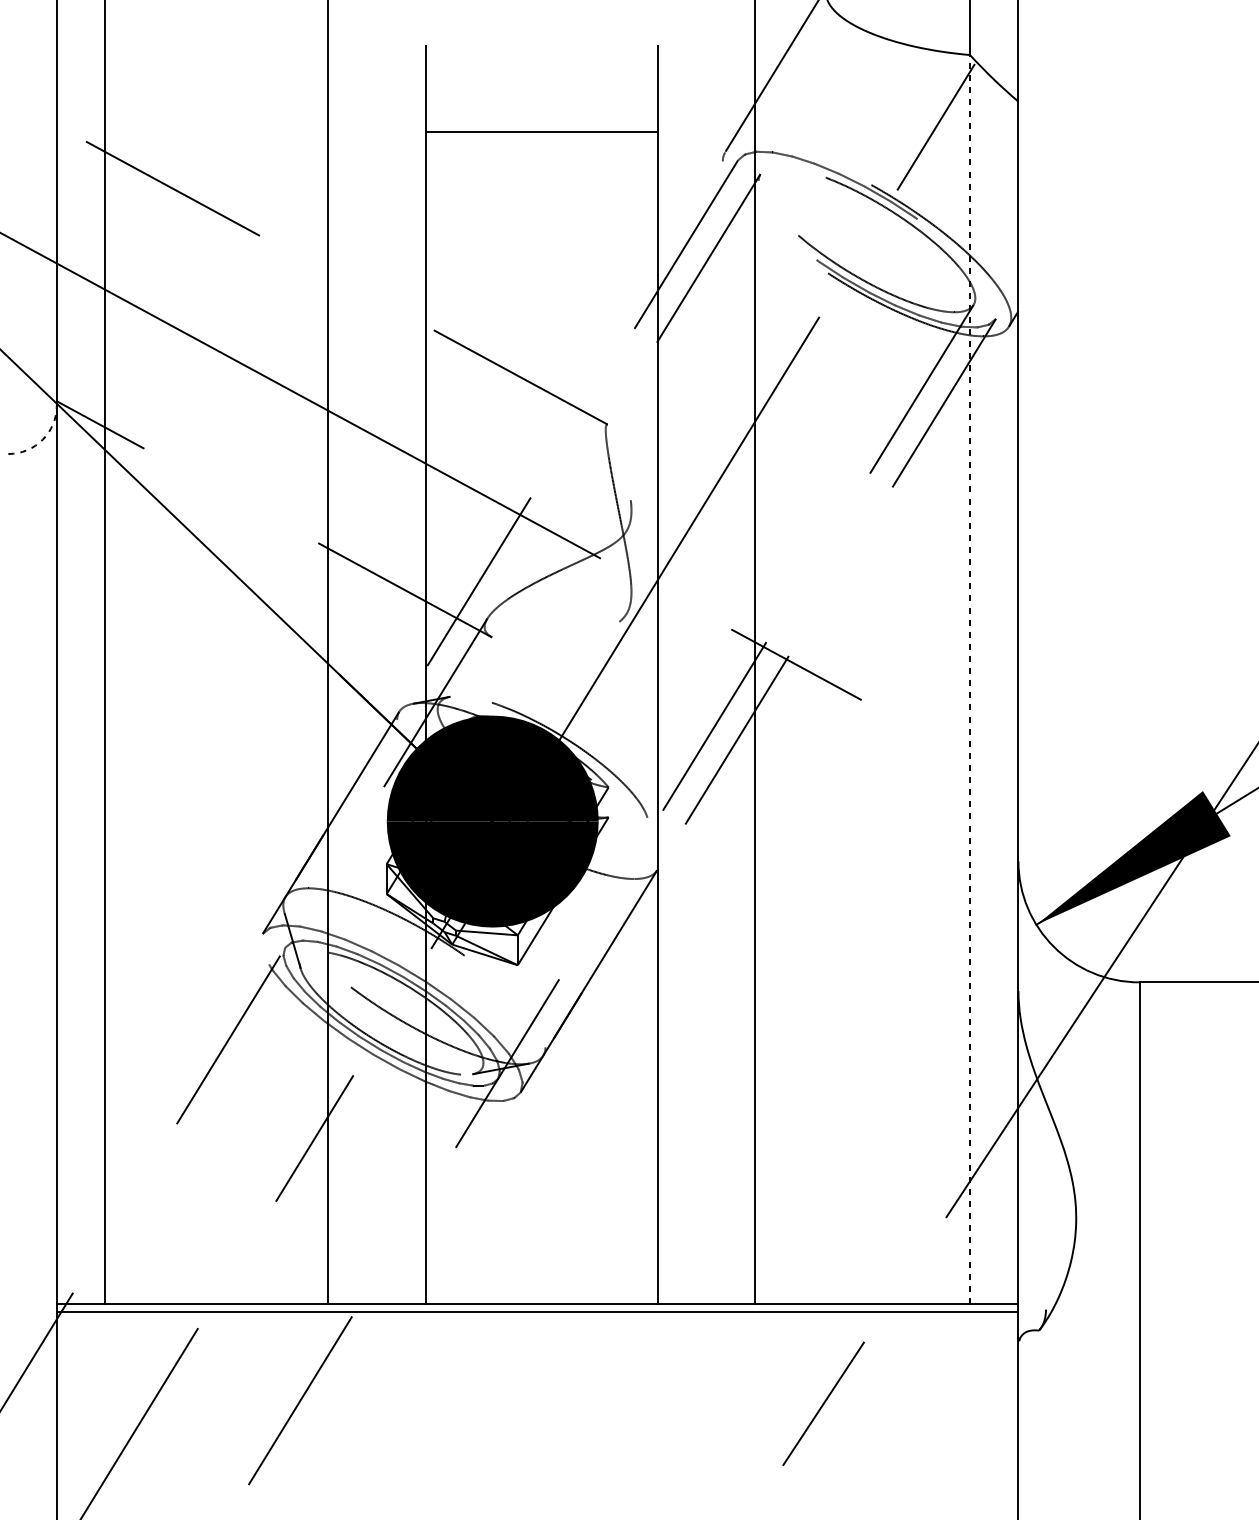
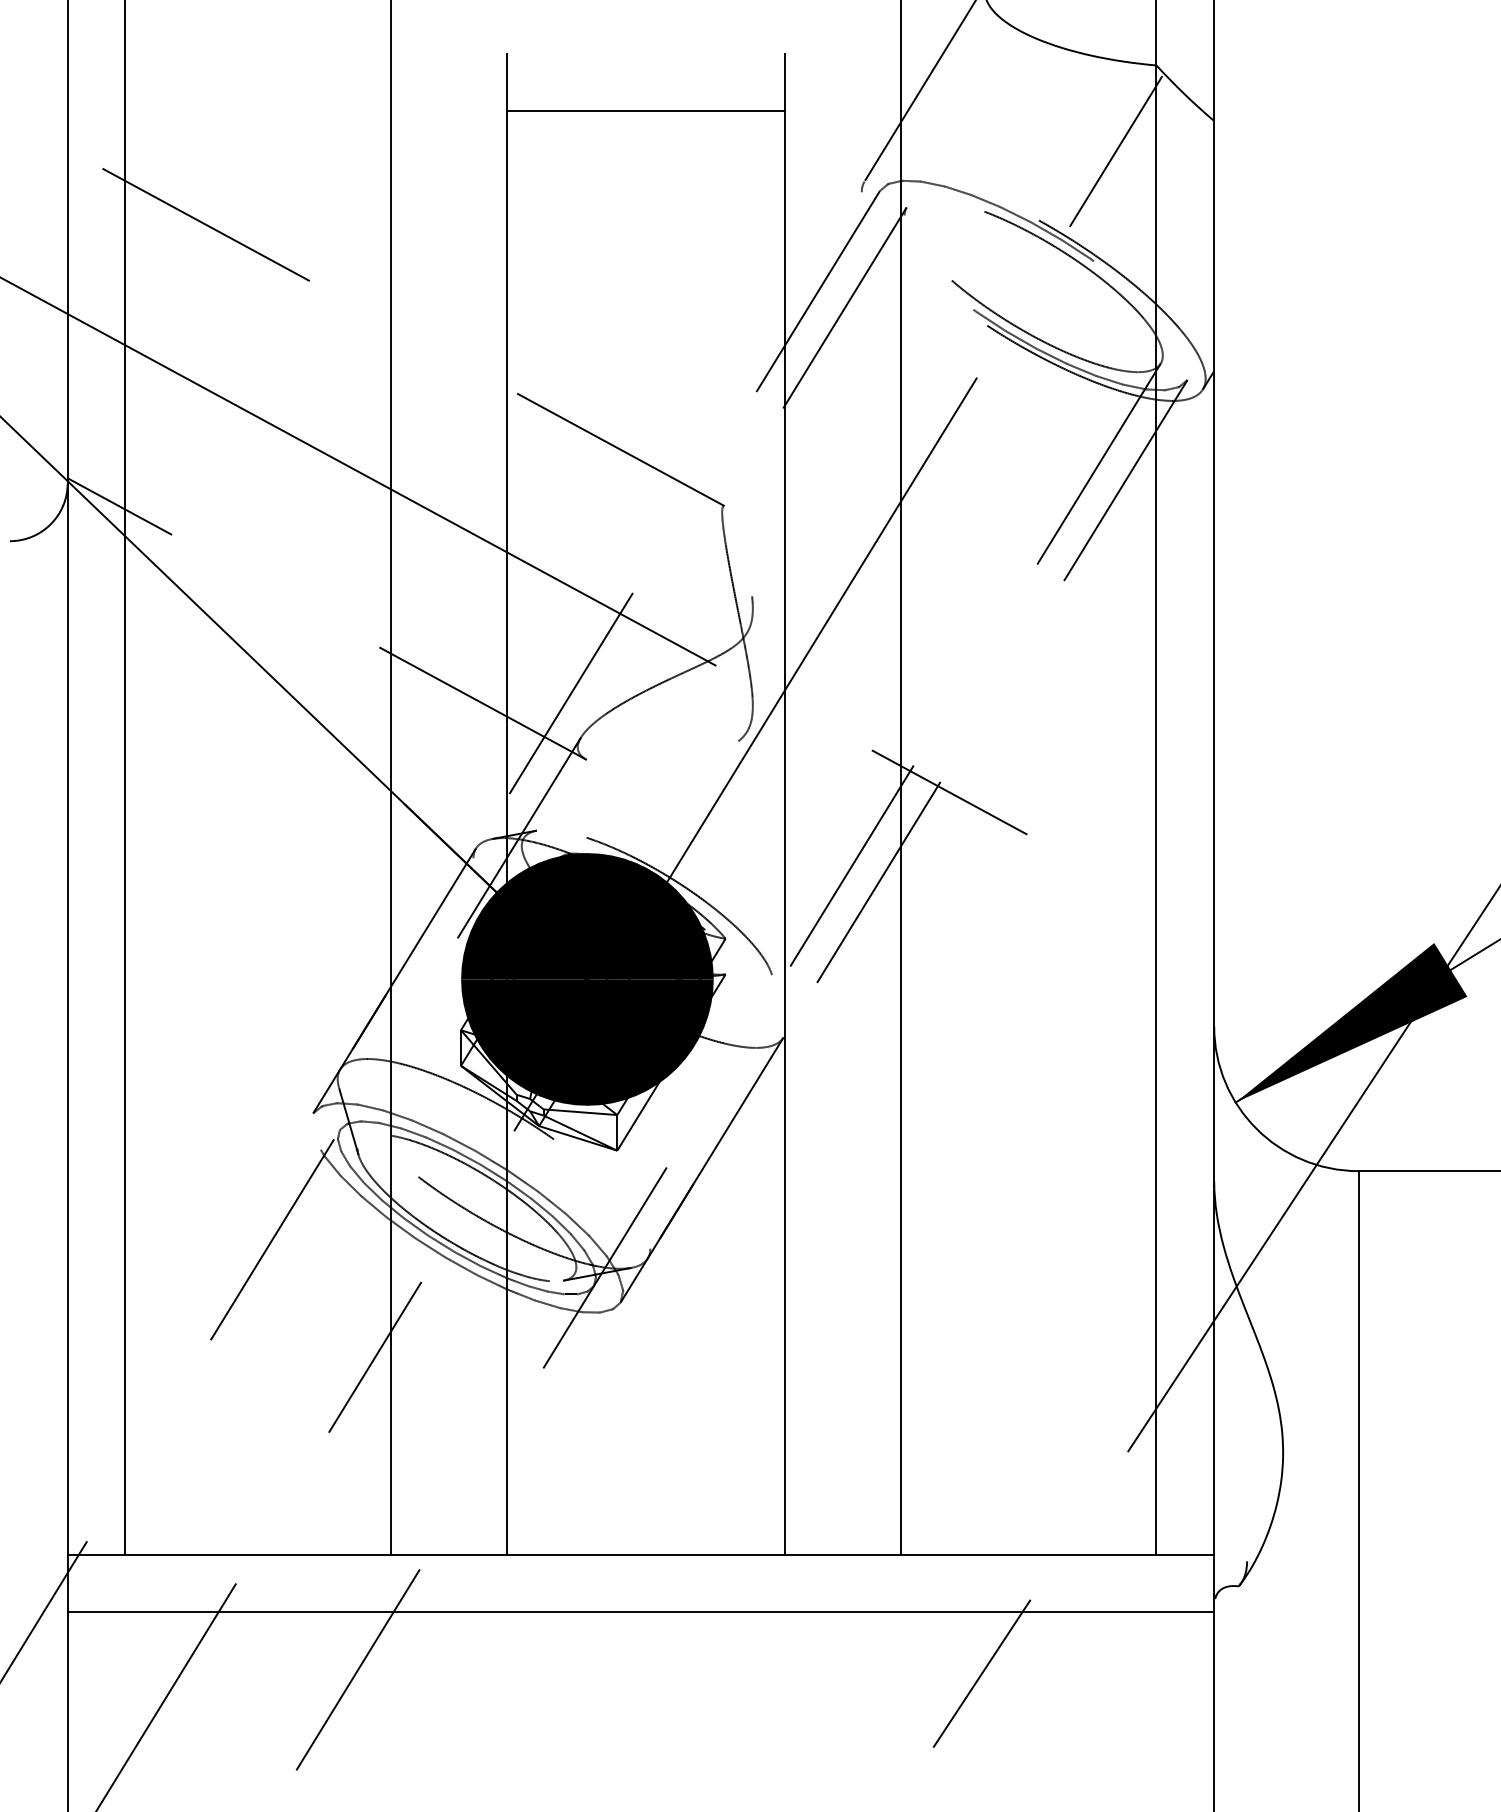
line: (541, 132) -> (645, 111), moved
arc: (42, 440) -> (50, 524), dashed -> solid
line: (970, 679) -> (1156, 809), dashed -> solid
line: (537, 1312) -> (640, 1612), moved

